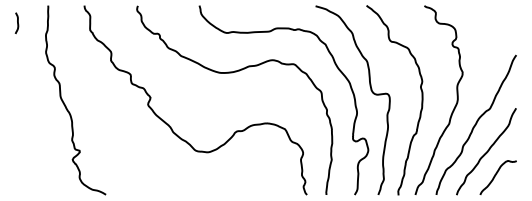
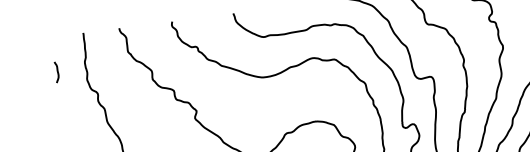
curve: (17, 23) -> (57, 72), moved

